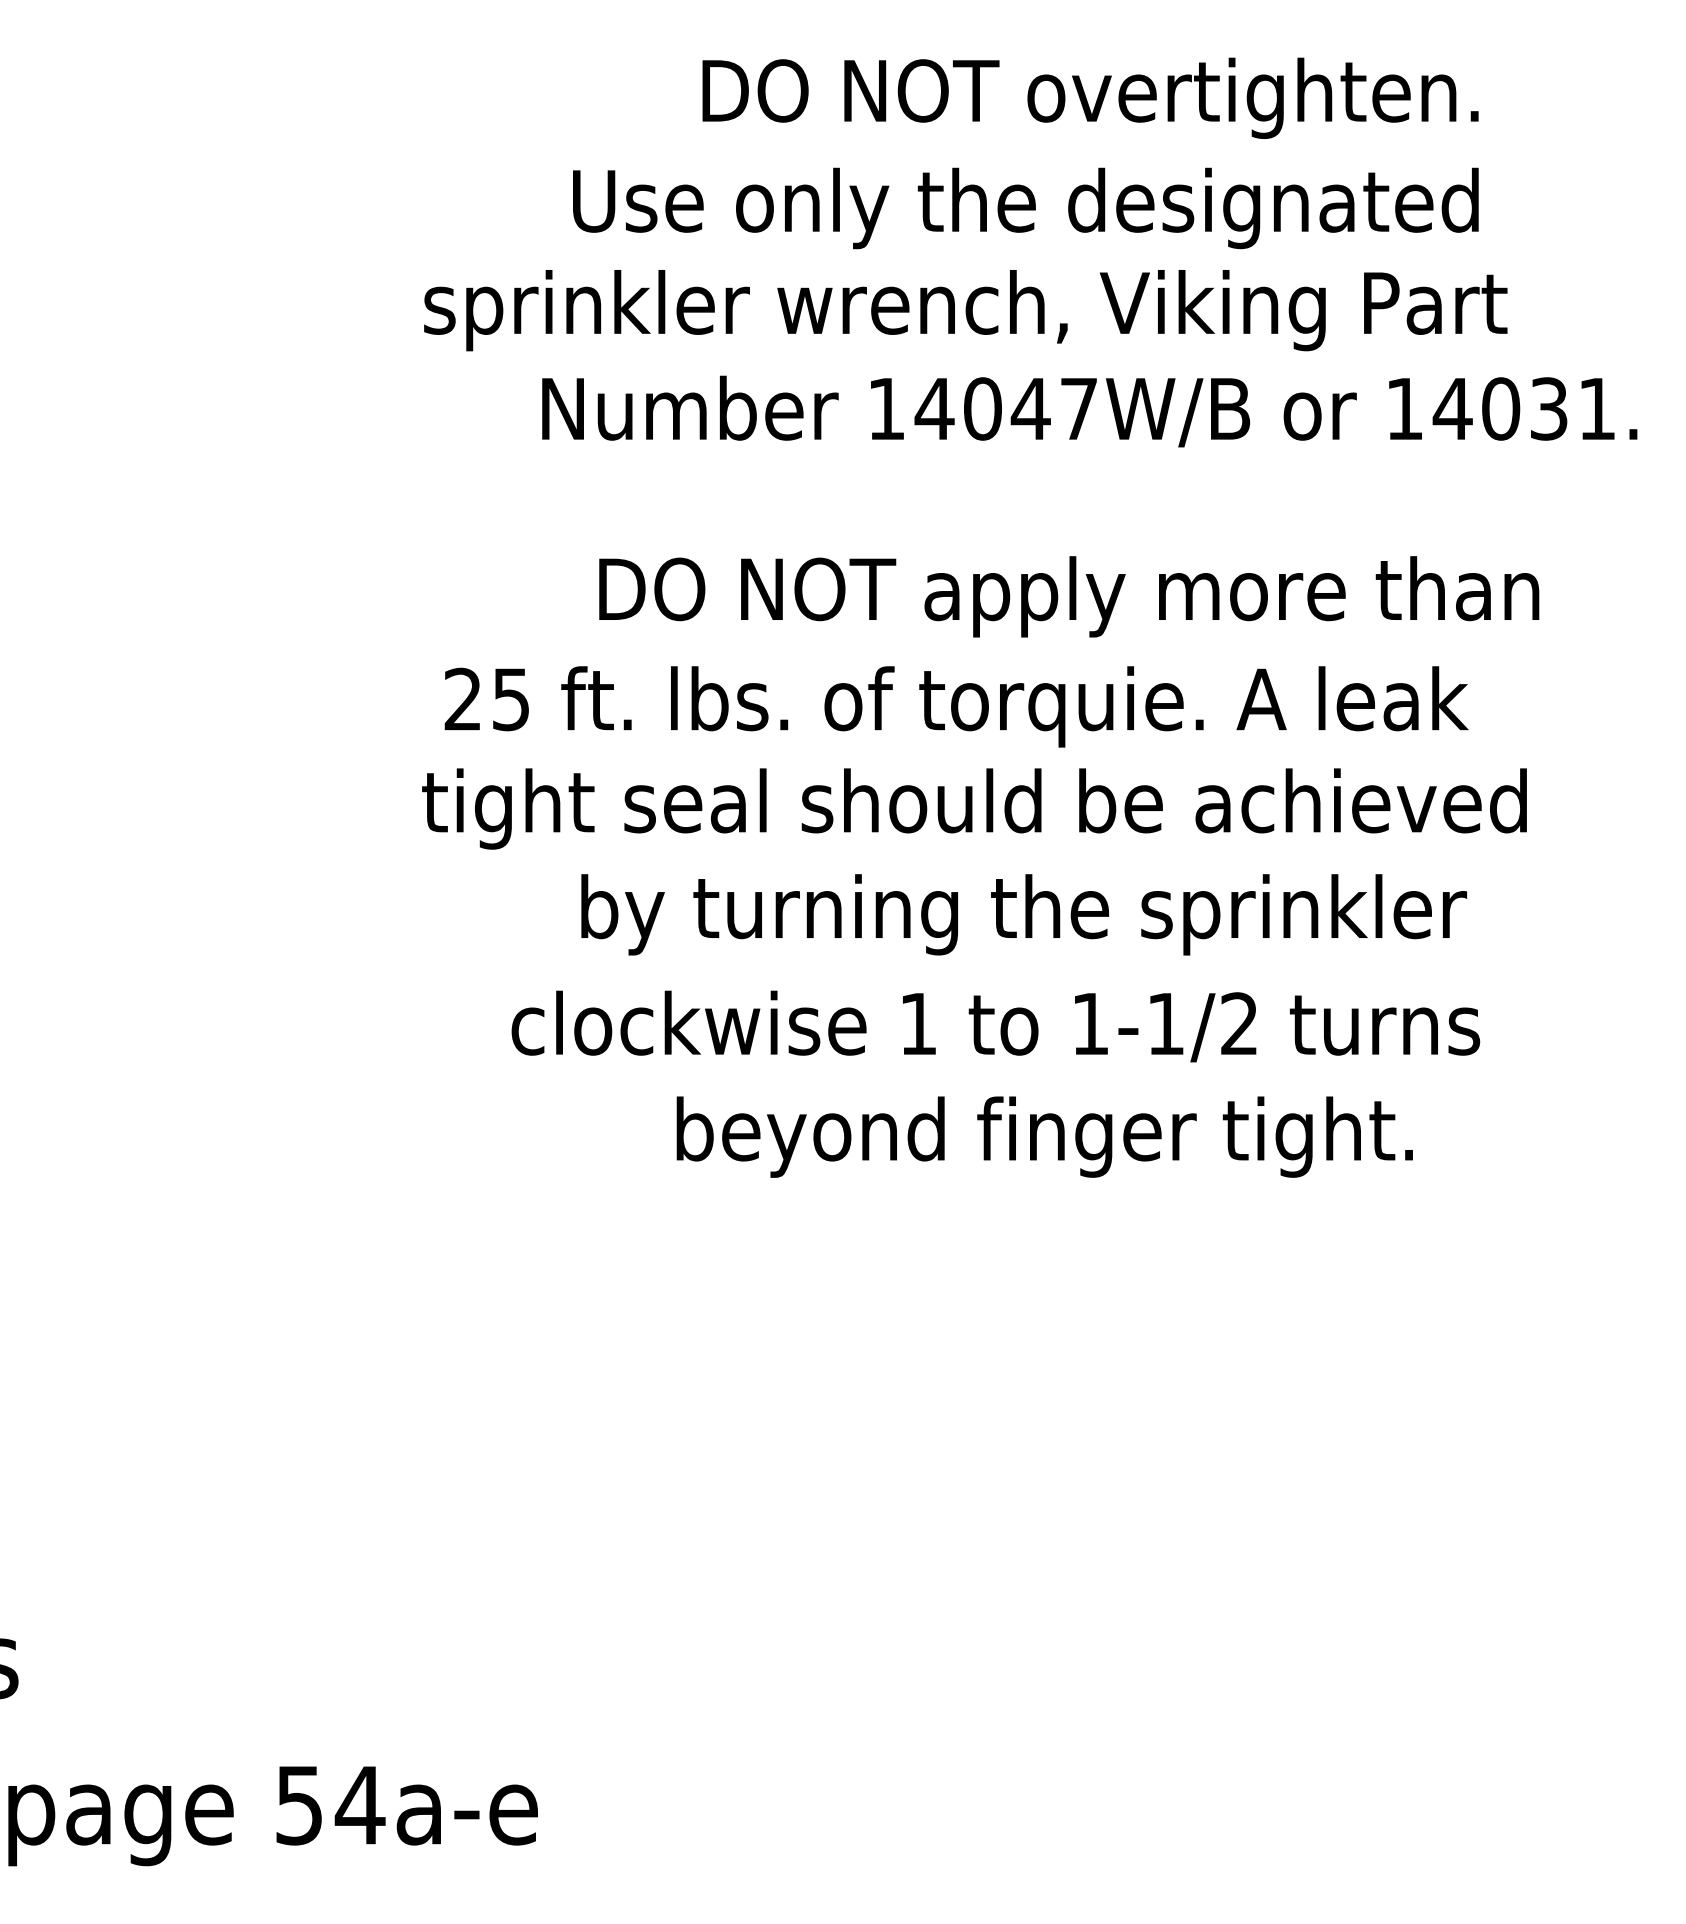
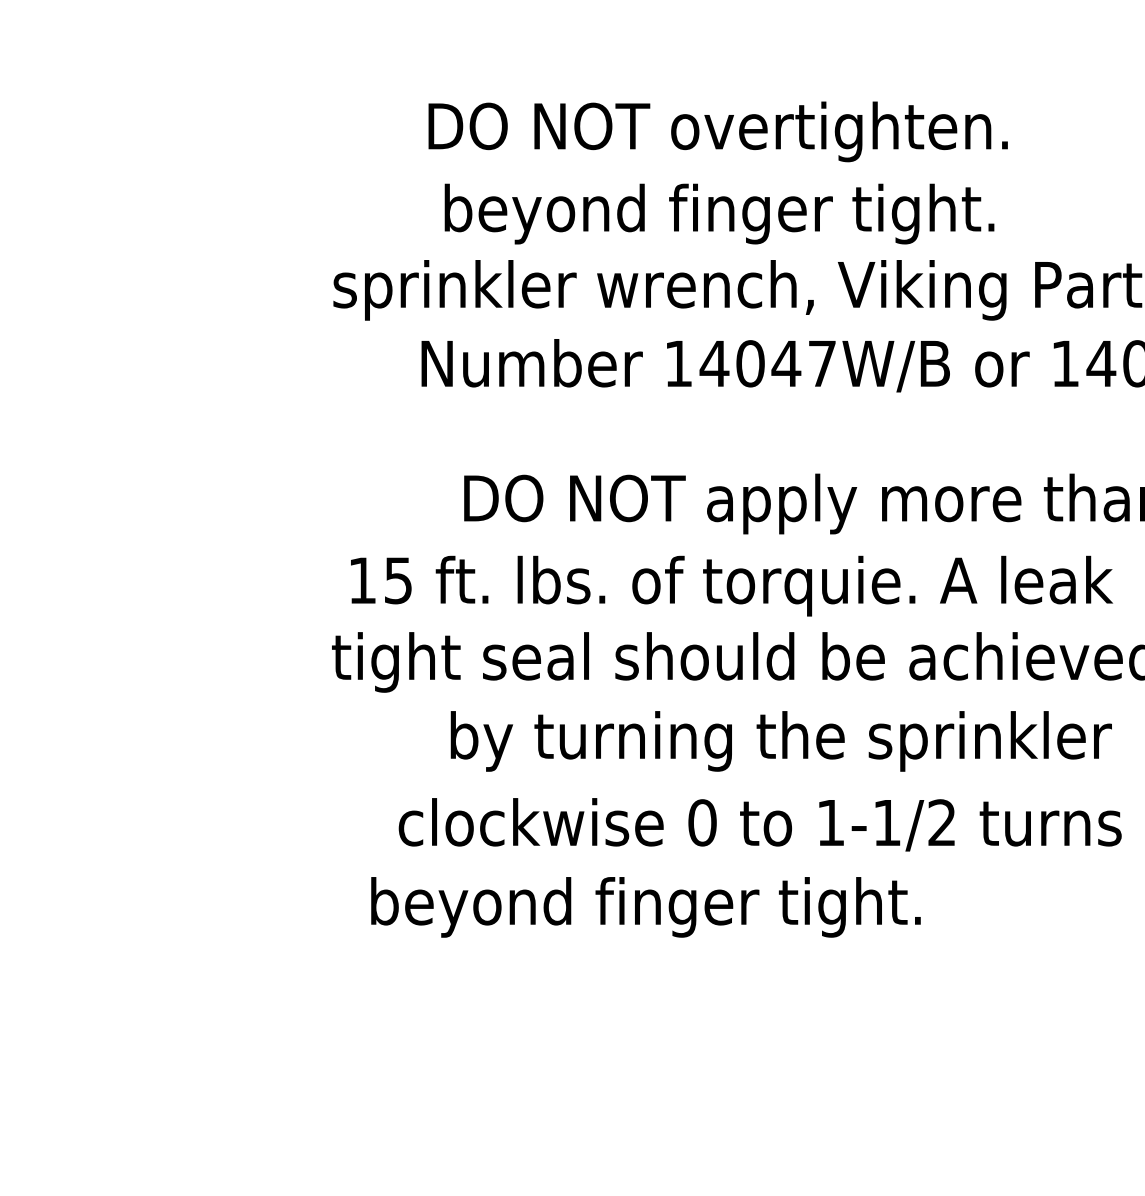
text: (1090, 97) -> (718, 131), moved
text: (1025, 208) -> (782, 214), Use only the designated -> beyond finger tight.
text: (462, 698) -> (362, 579), 25 -> 15
text: (918, 1023) -> (702, 822), 1 -> 0
text: (1044, 1136) -> (645, 906), moved

